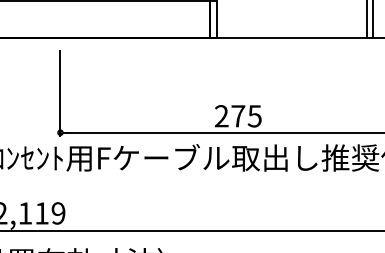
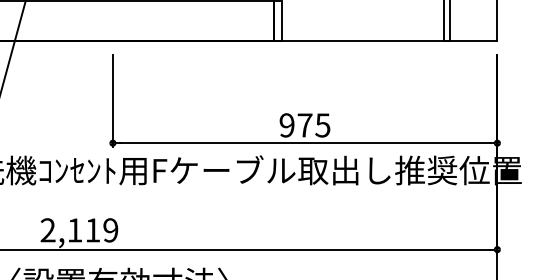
text: (221, 116) -> (286, 125), 275 -> 975

